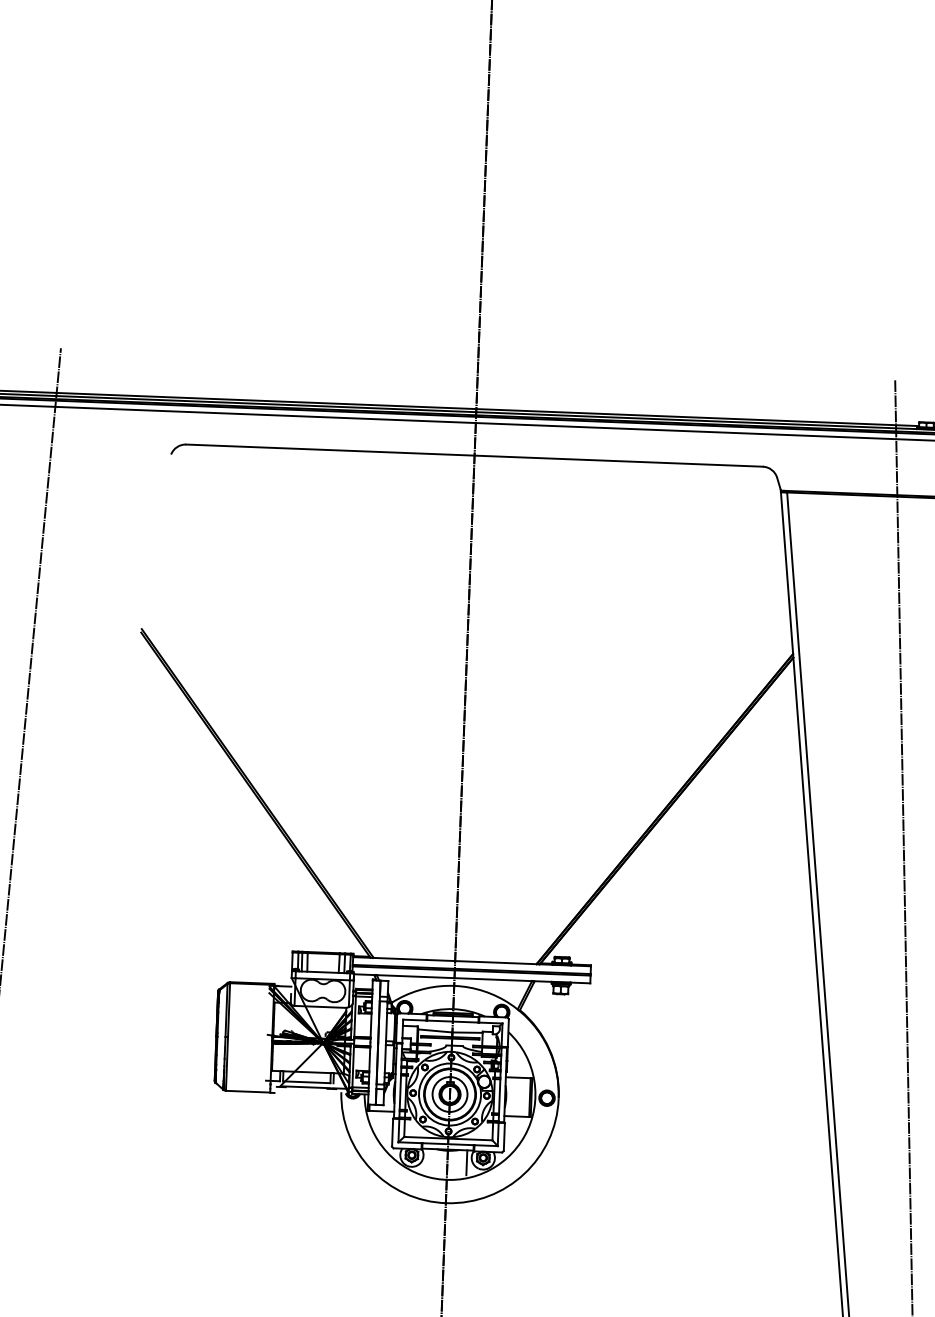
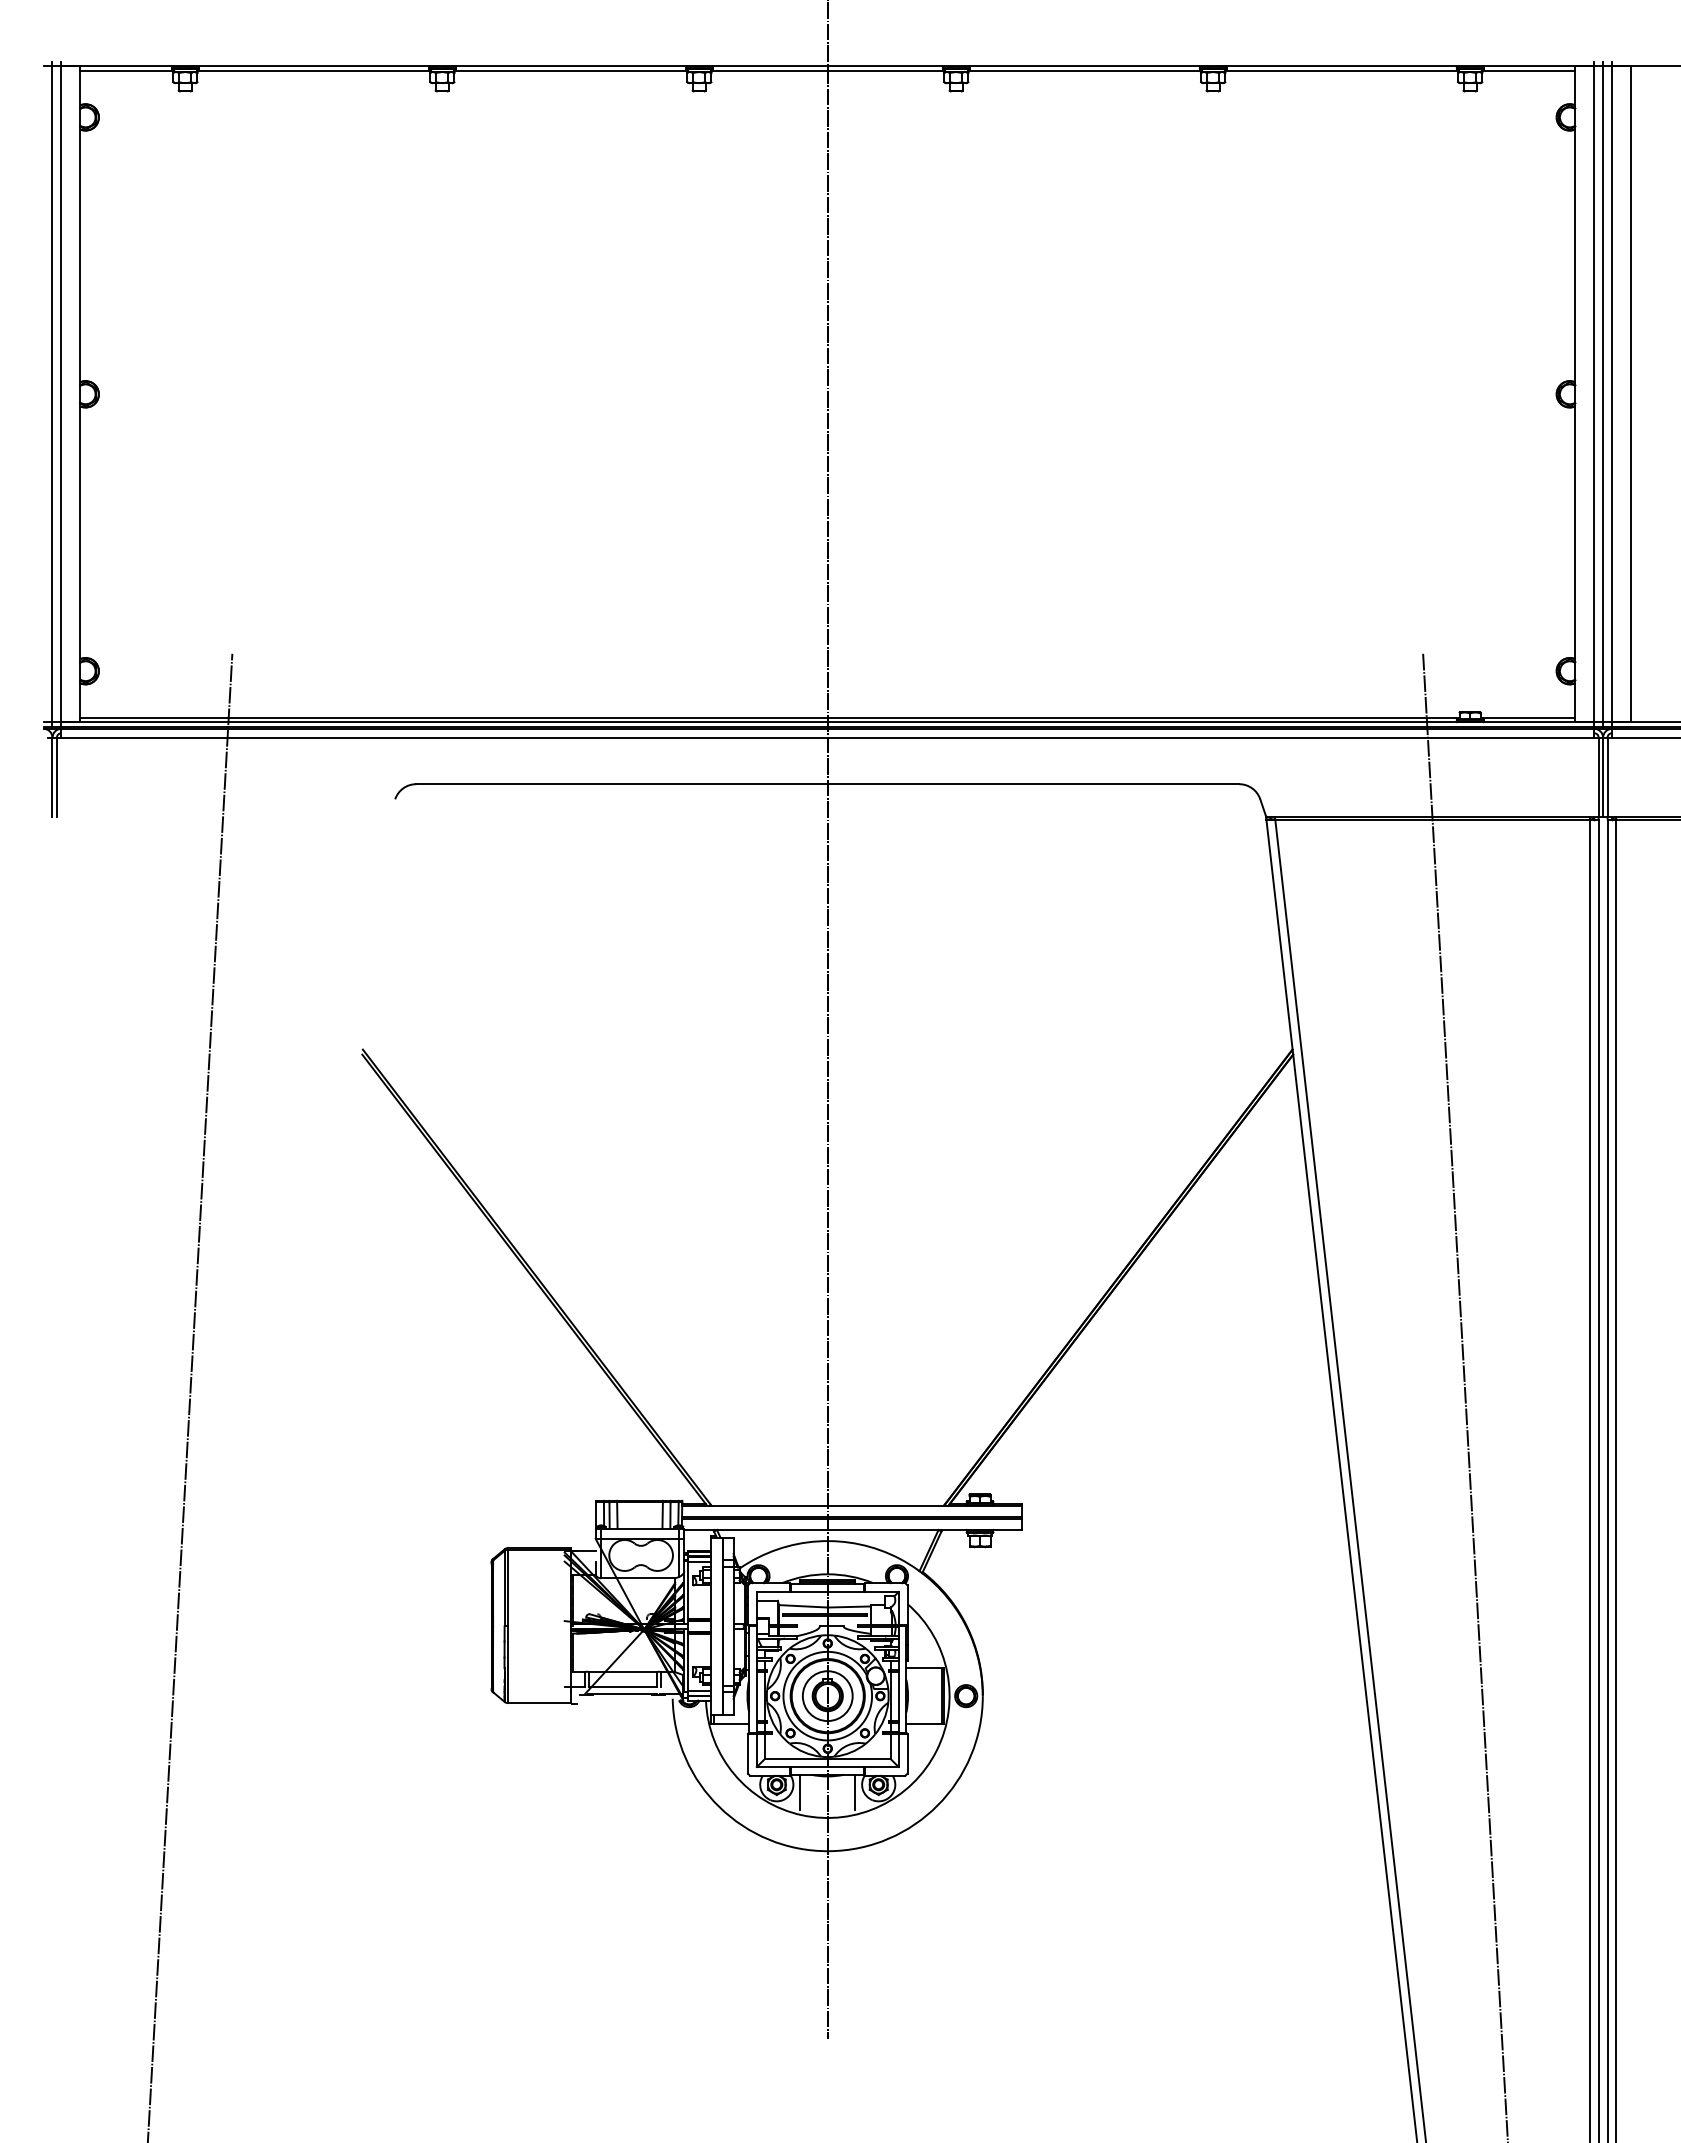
line: (428, 1161) -> (800, 1792), added

